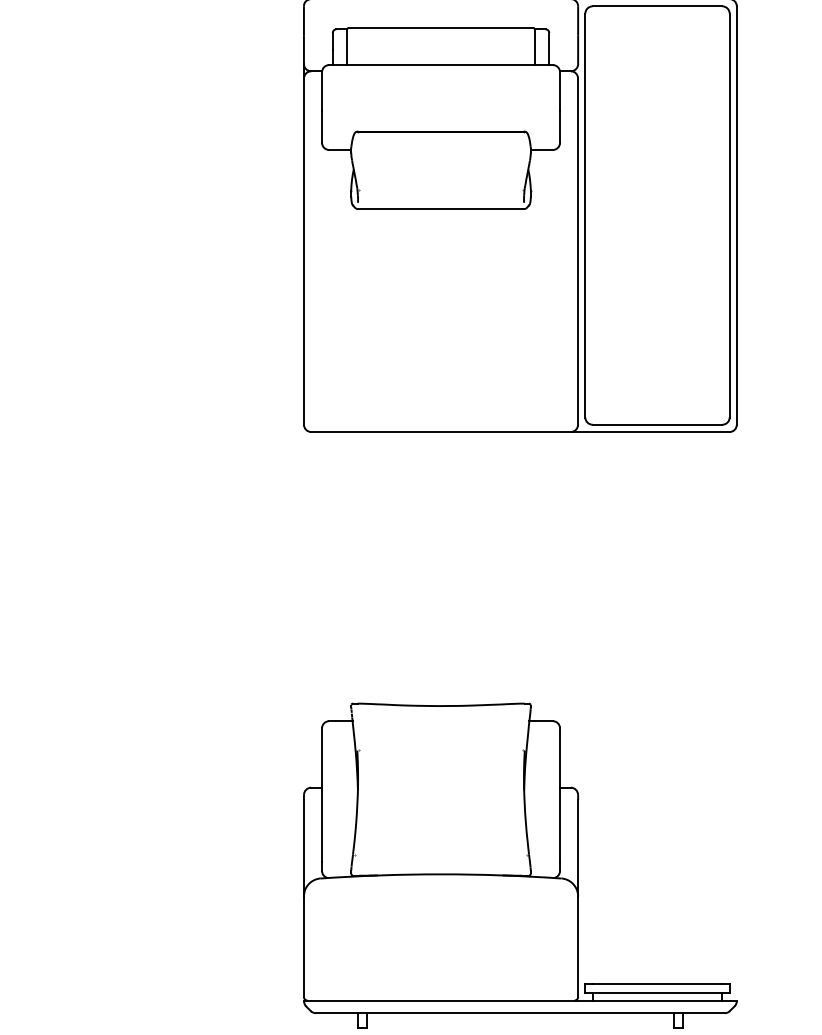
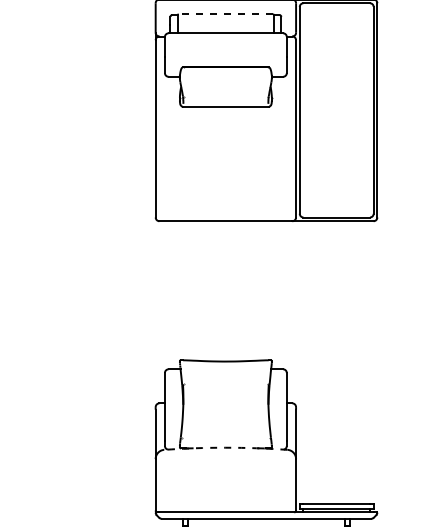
line: (440, 28) -> (225, 14), solid -> dashed
arc: (440, 873) -> (225, 447), solid -> dashed

